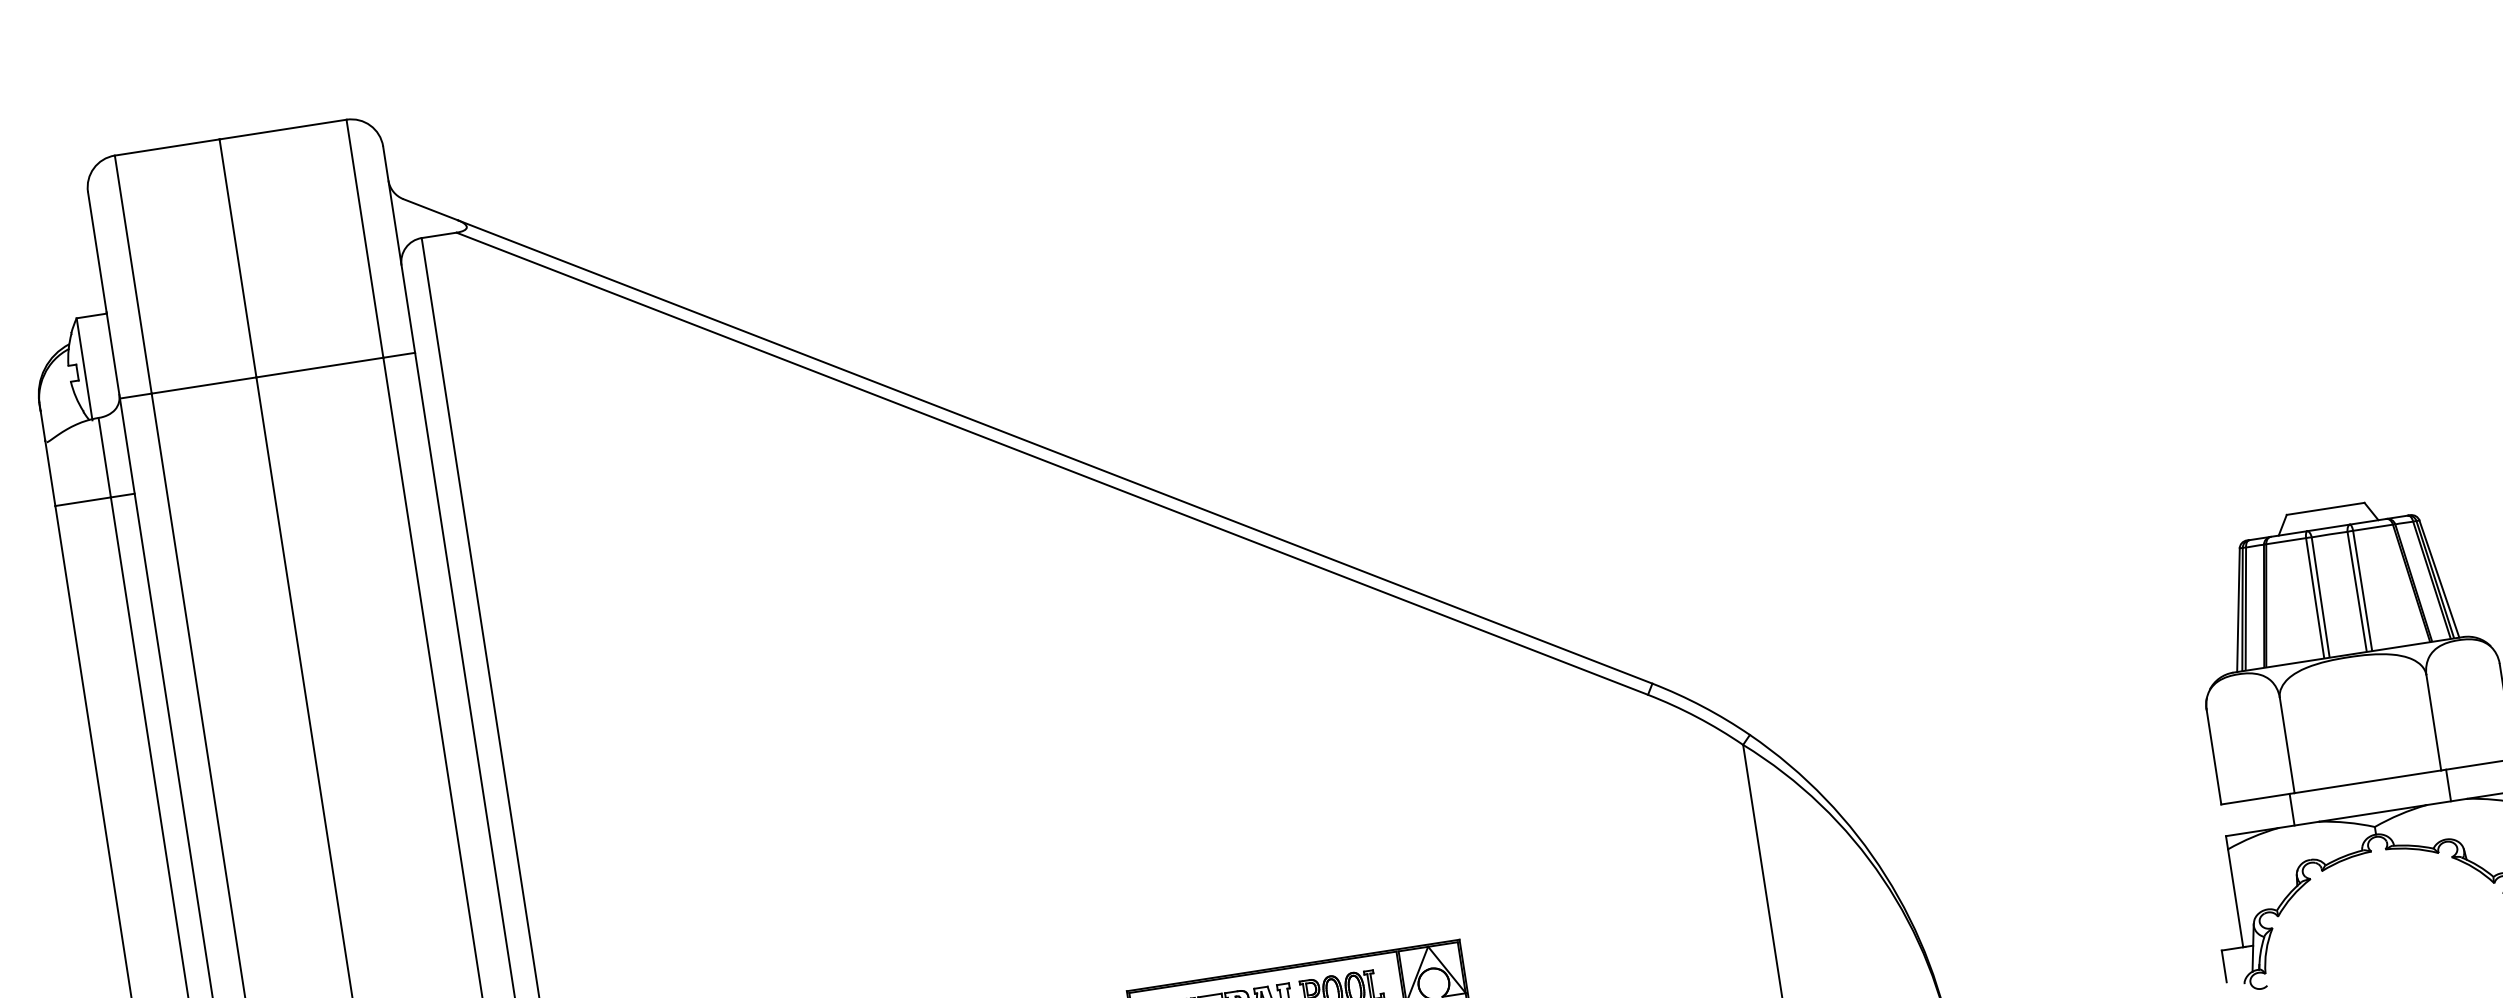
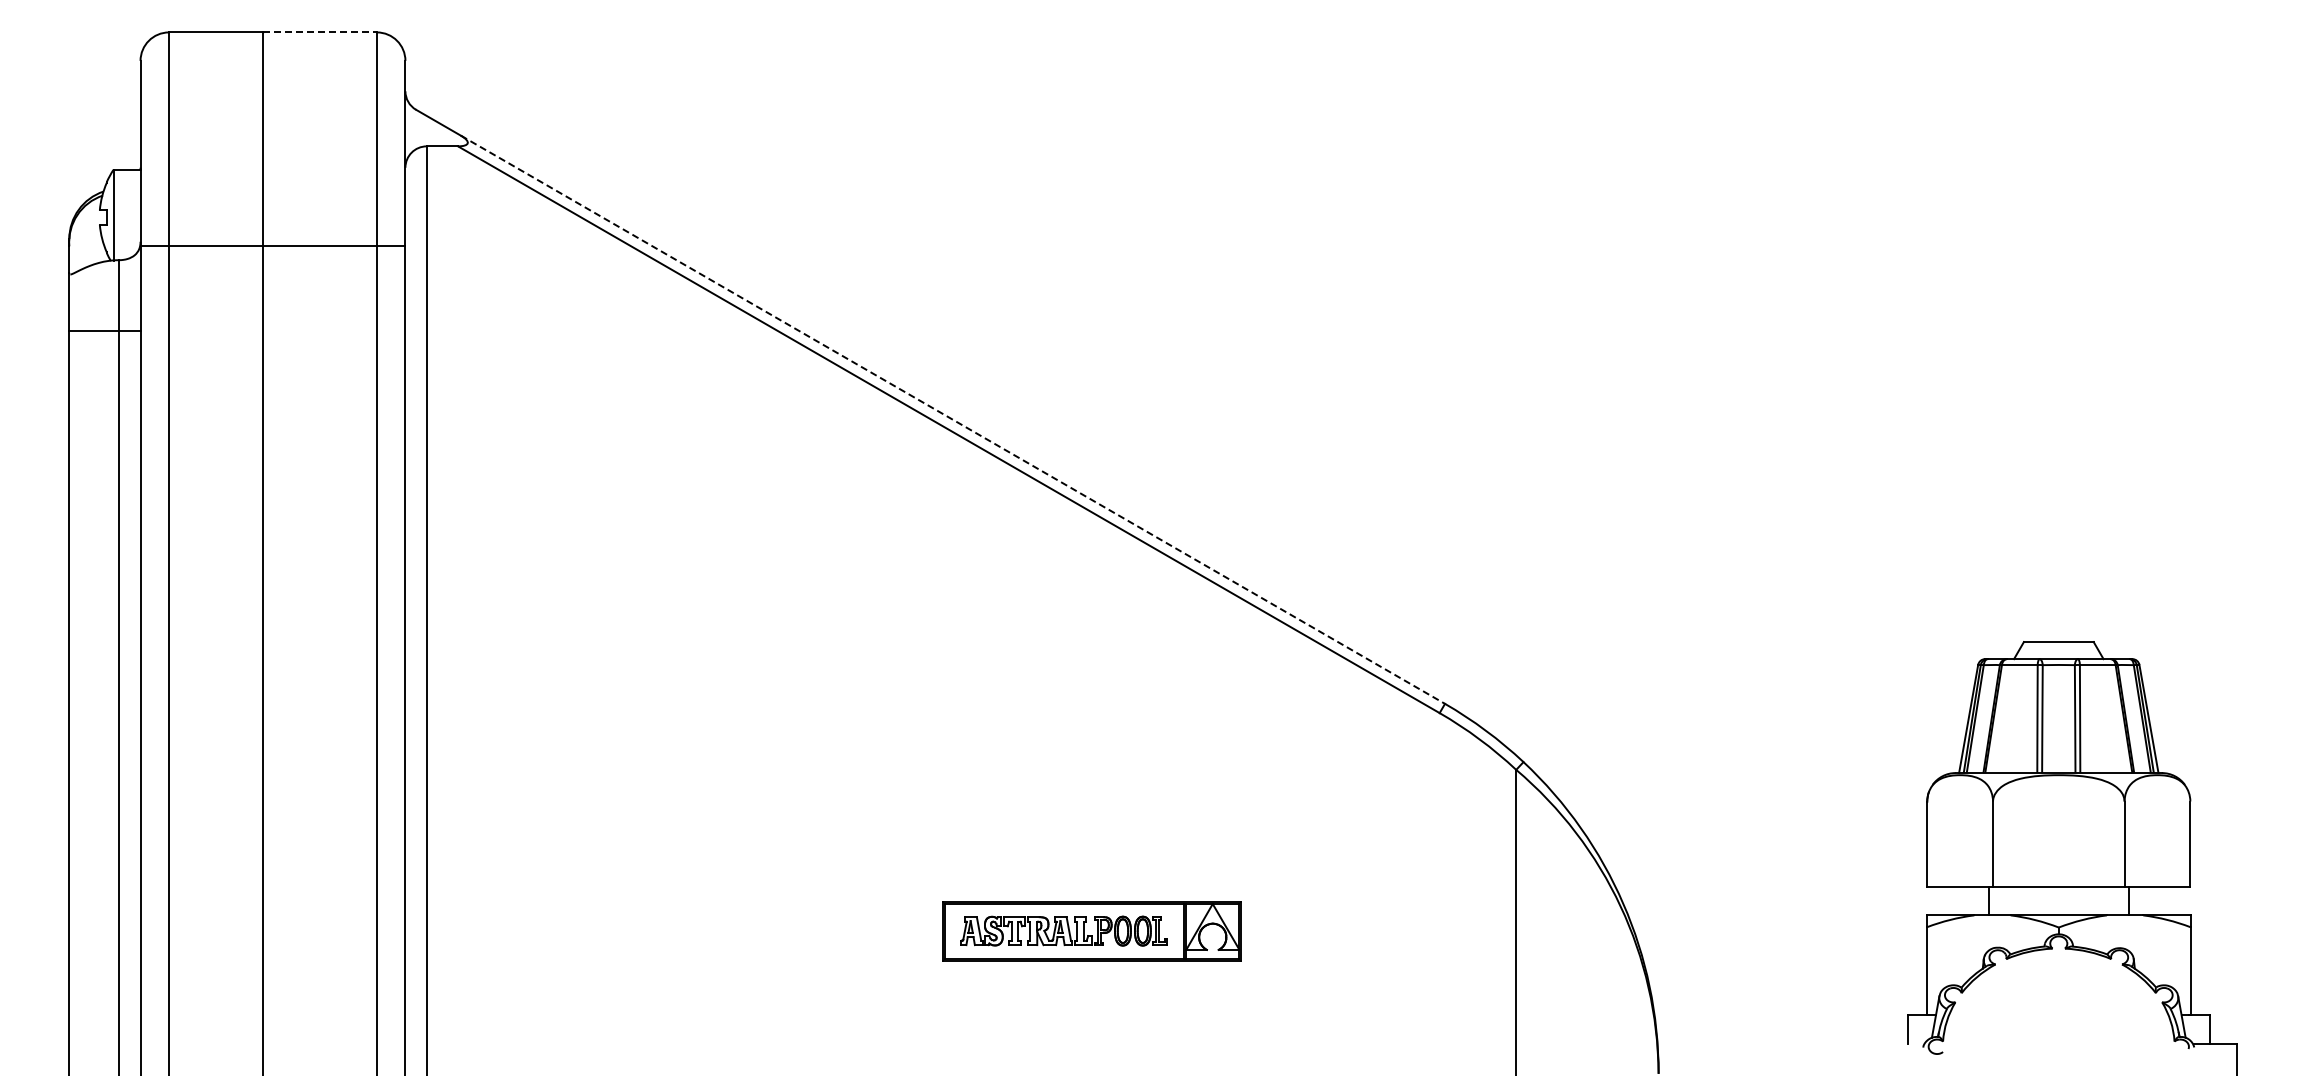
line: (282, 129) -> (319, 32), solid -> dashed
line: (1055, 452) -> (953, 420), solid -> dashed

